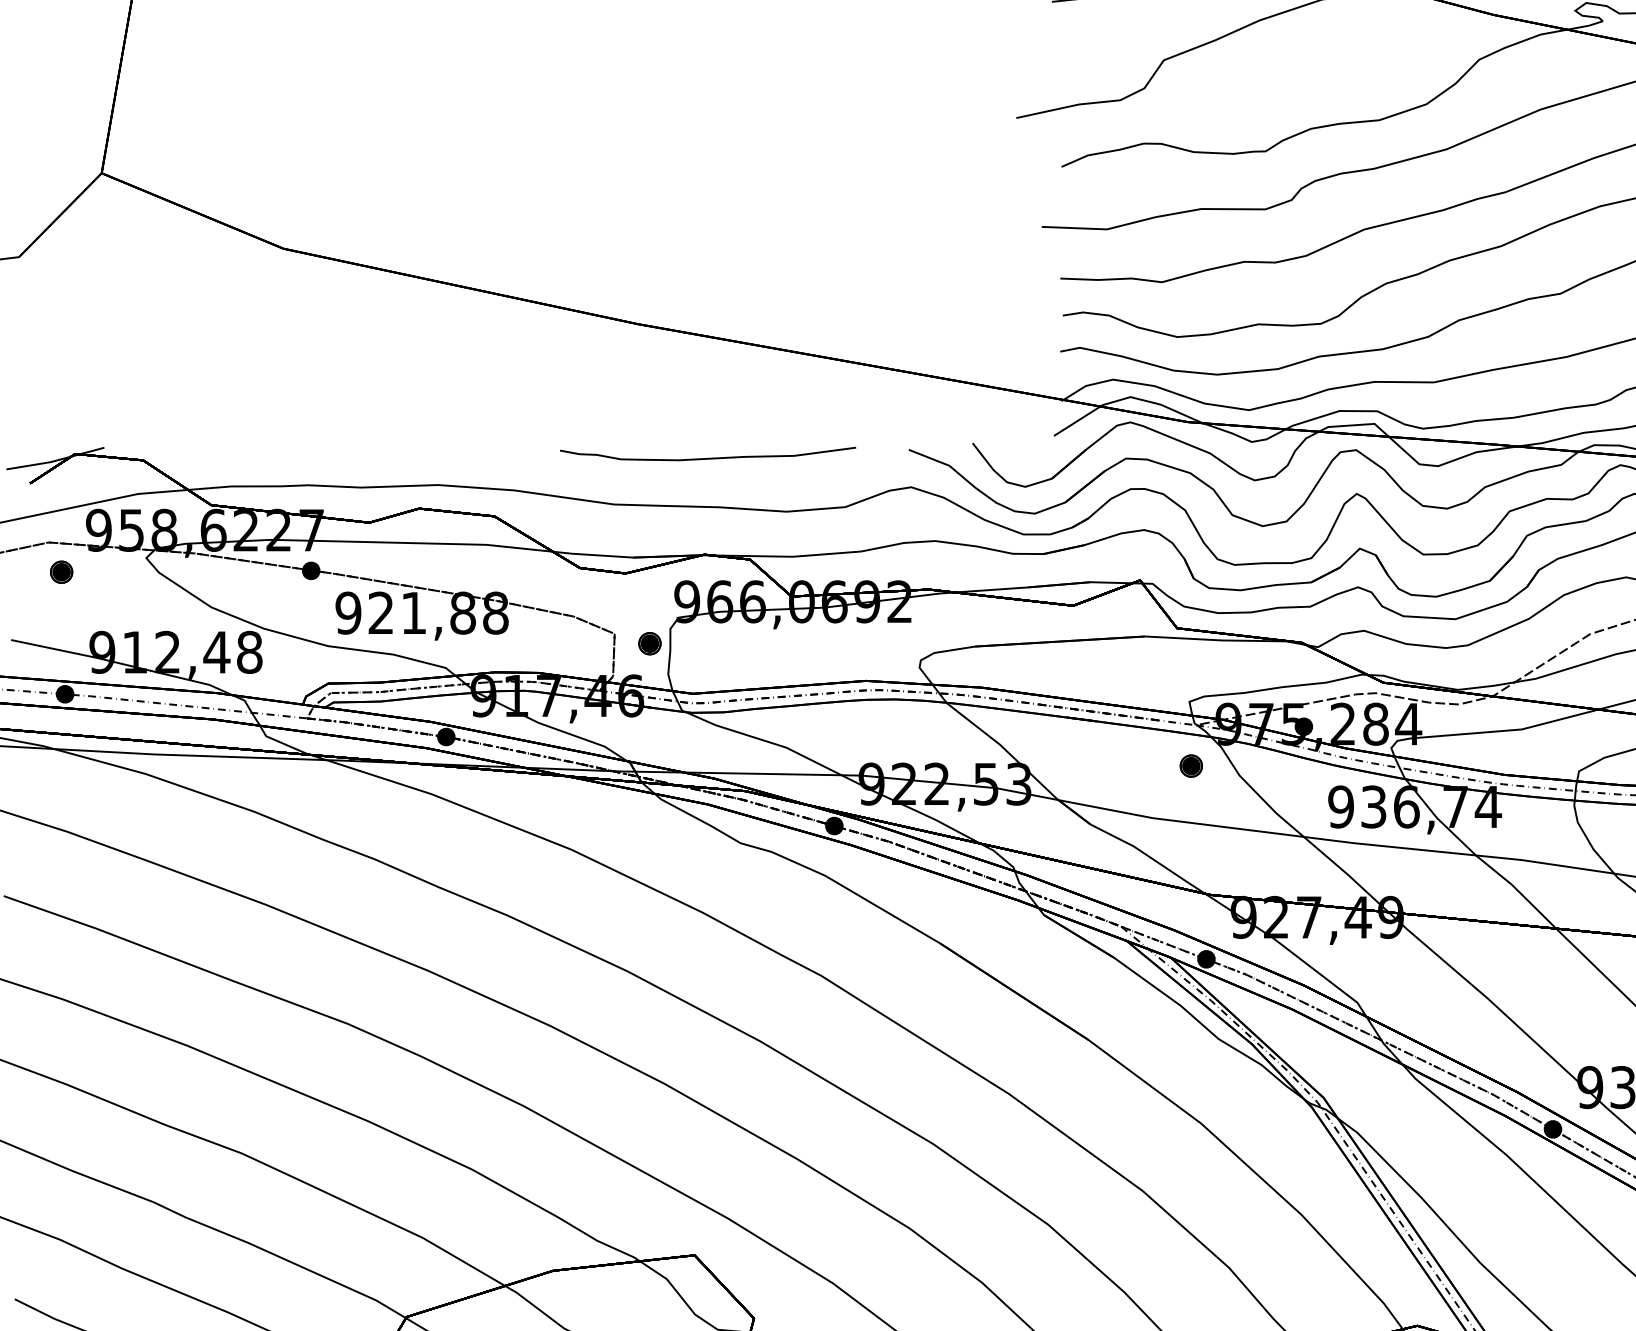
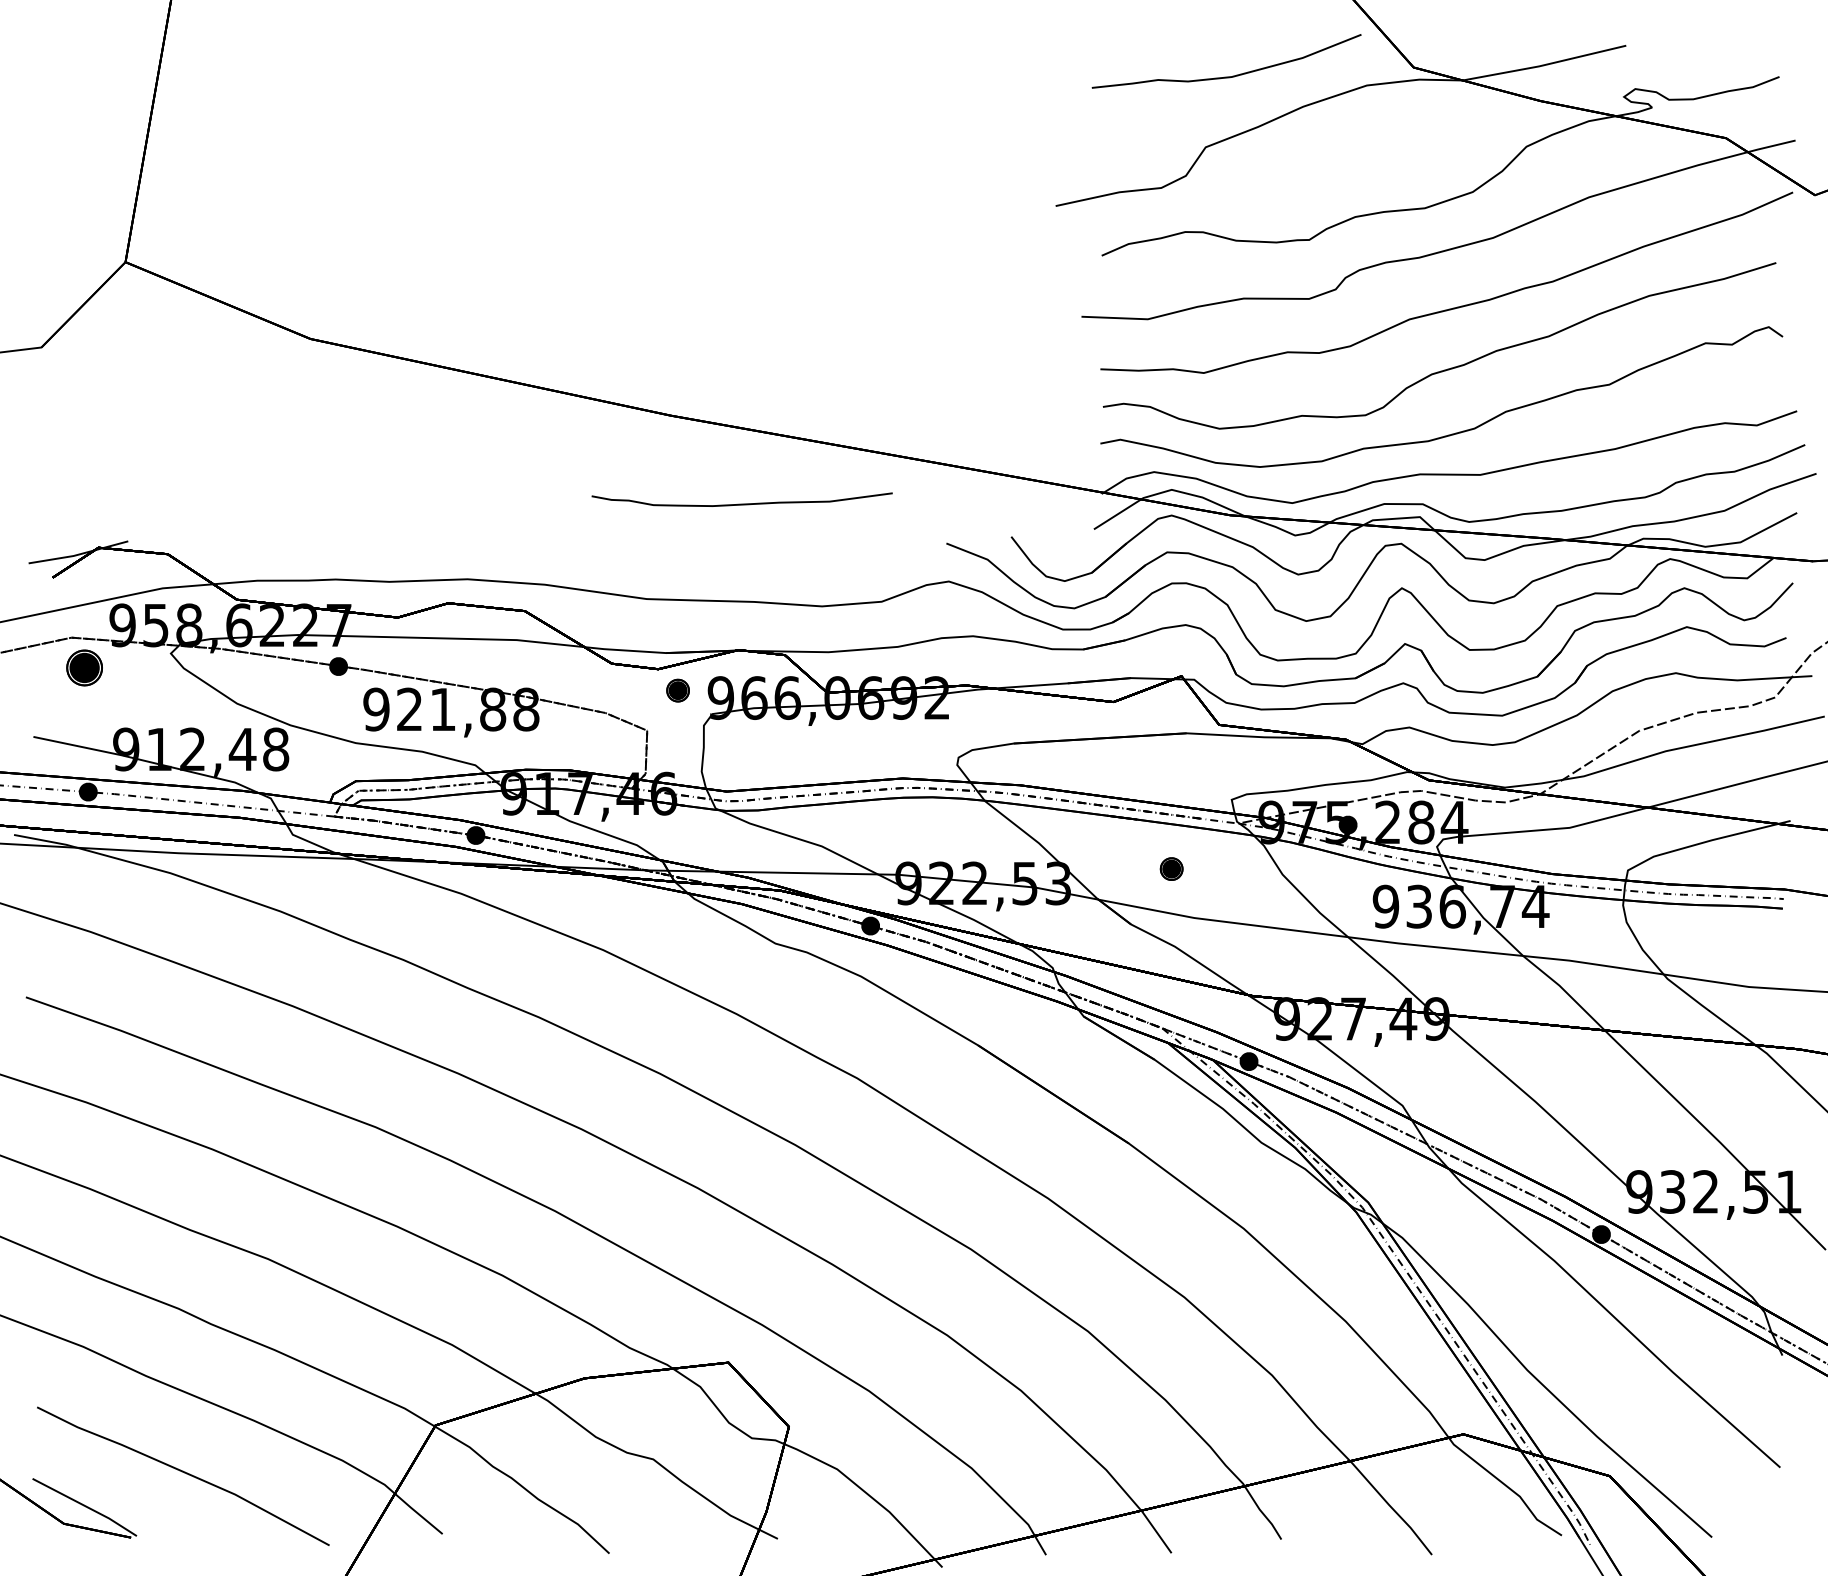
curve: (707, 457) -> (741, 503), moved
part: (61, 571) -> (84, 667), size x1.6
part: (649, 643) -> (677, 690), moved
part: (1191, 765) -> (1171, 868), moved

